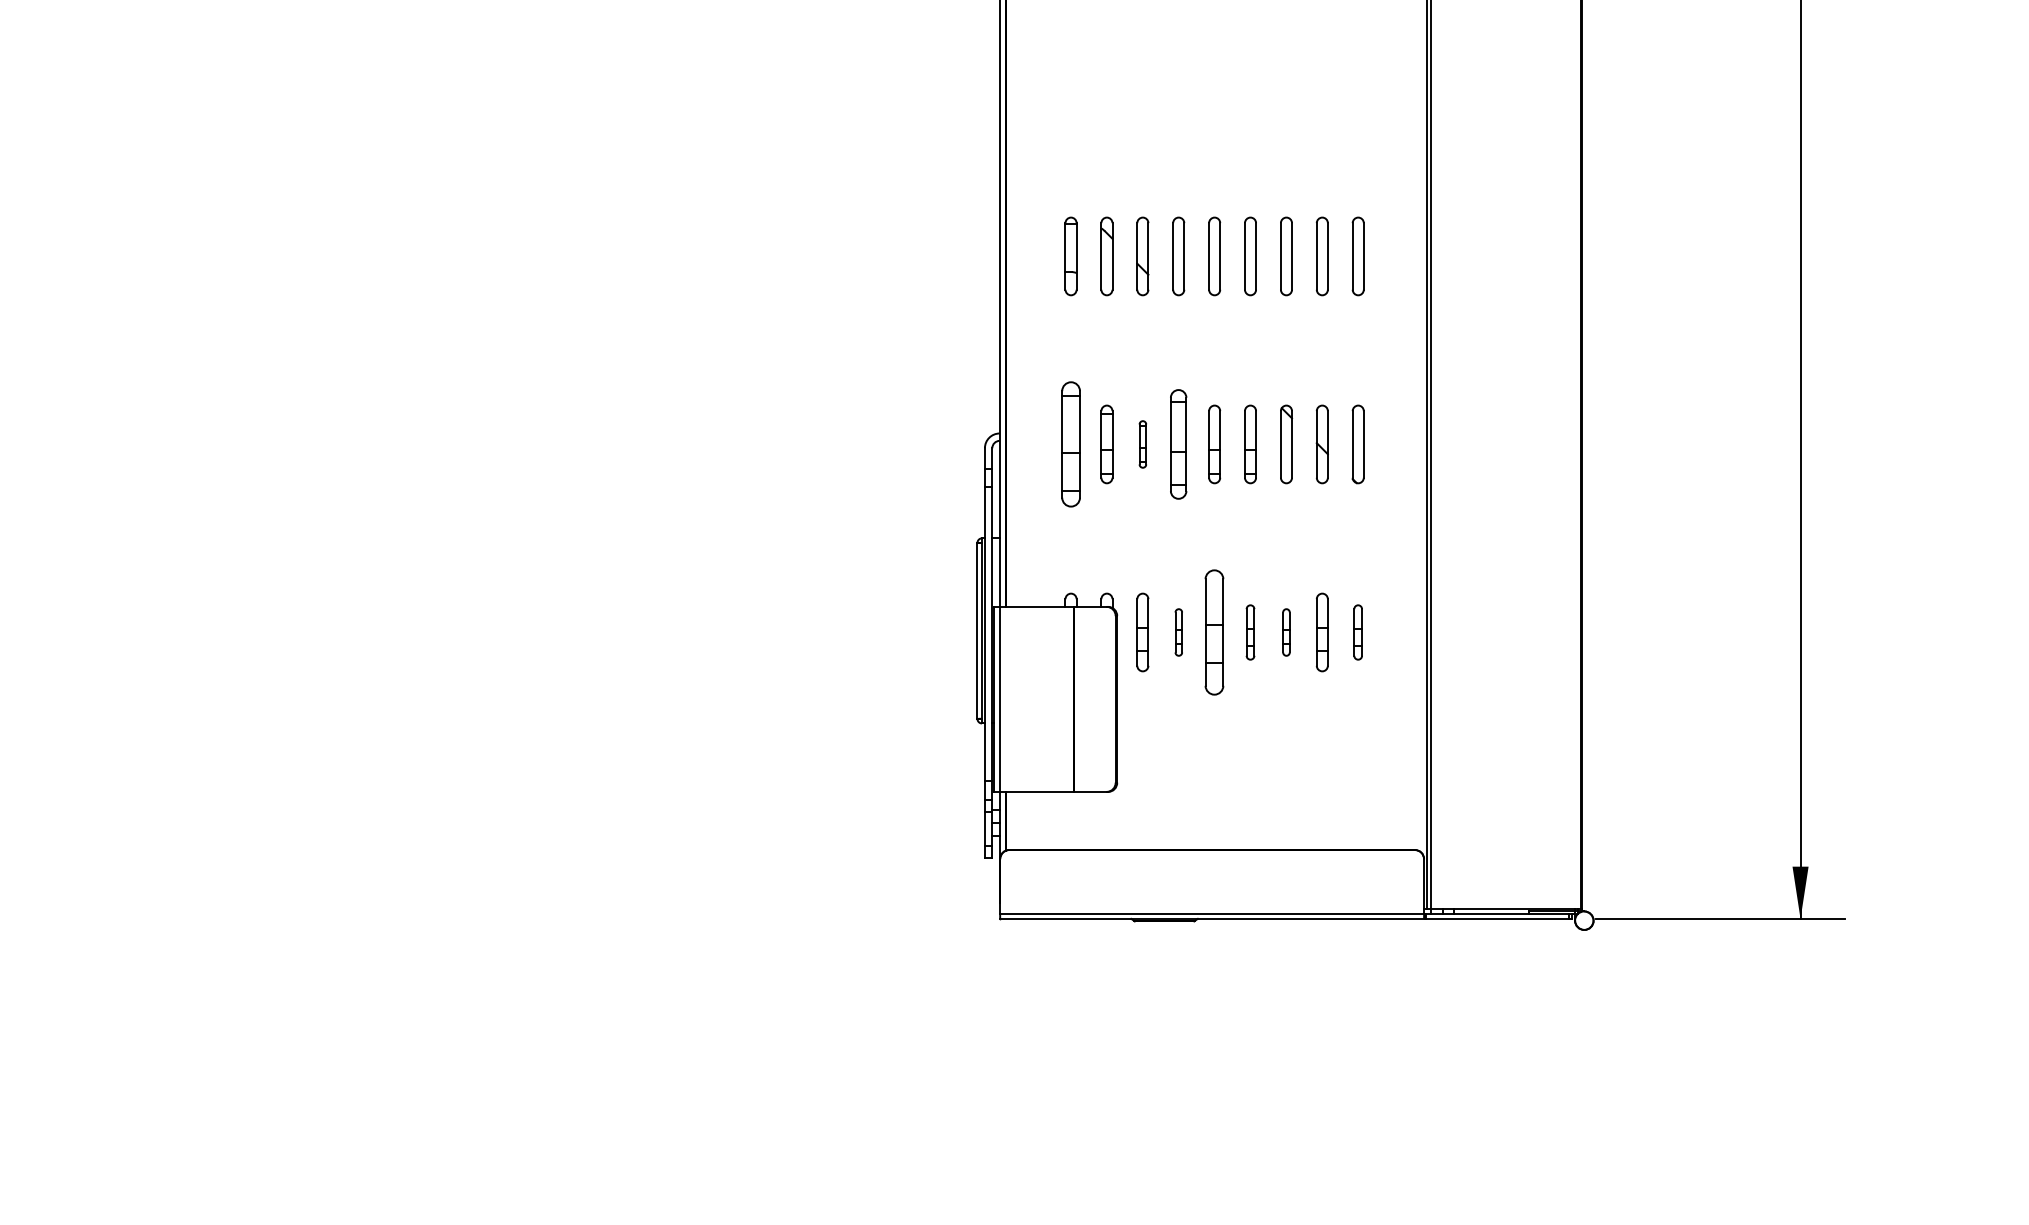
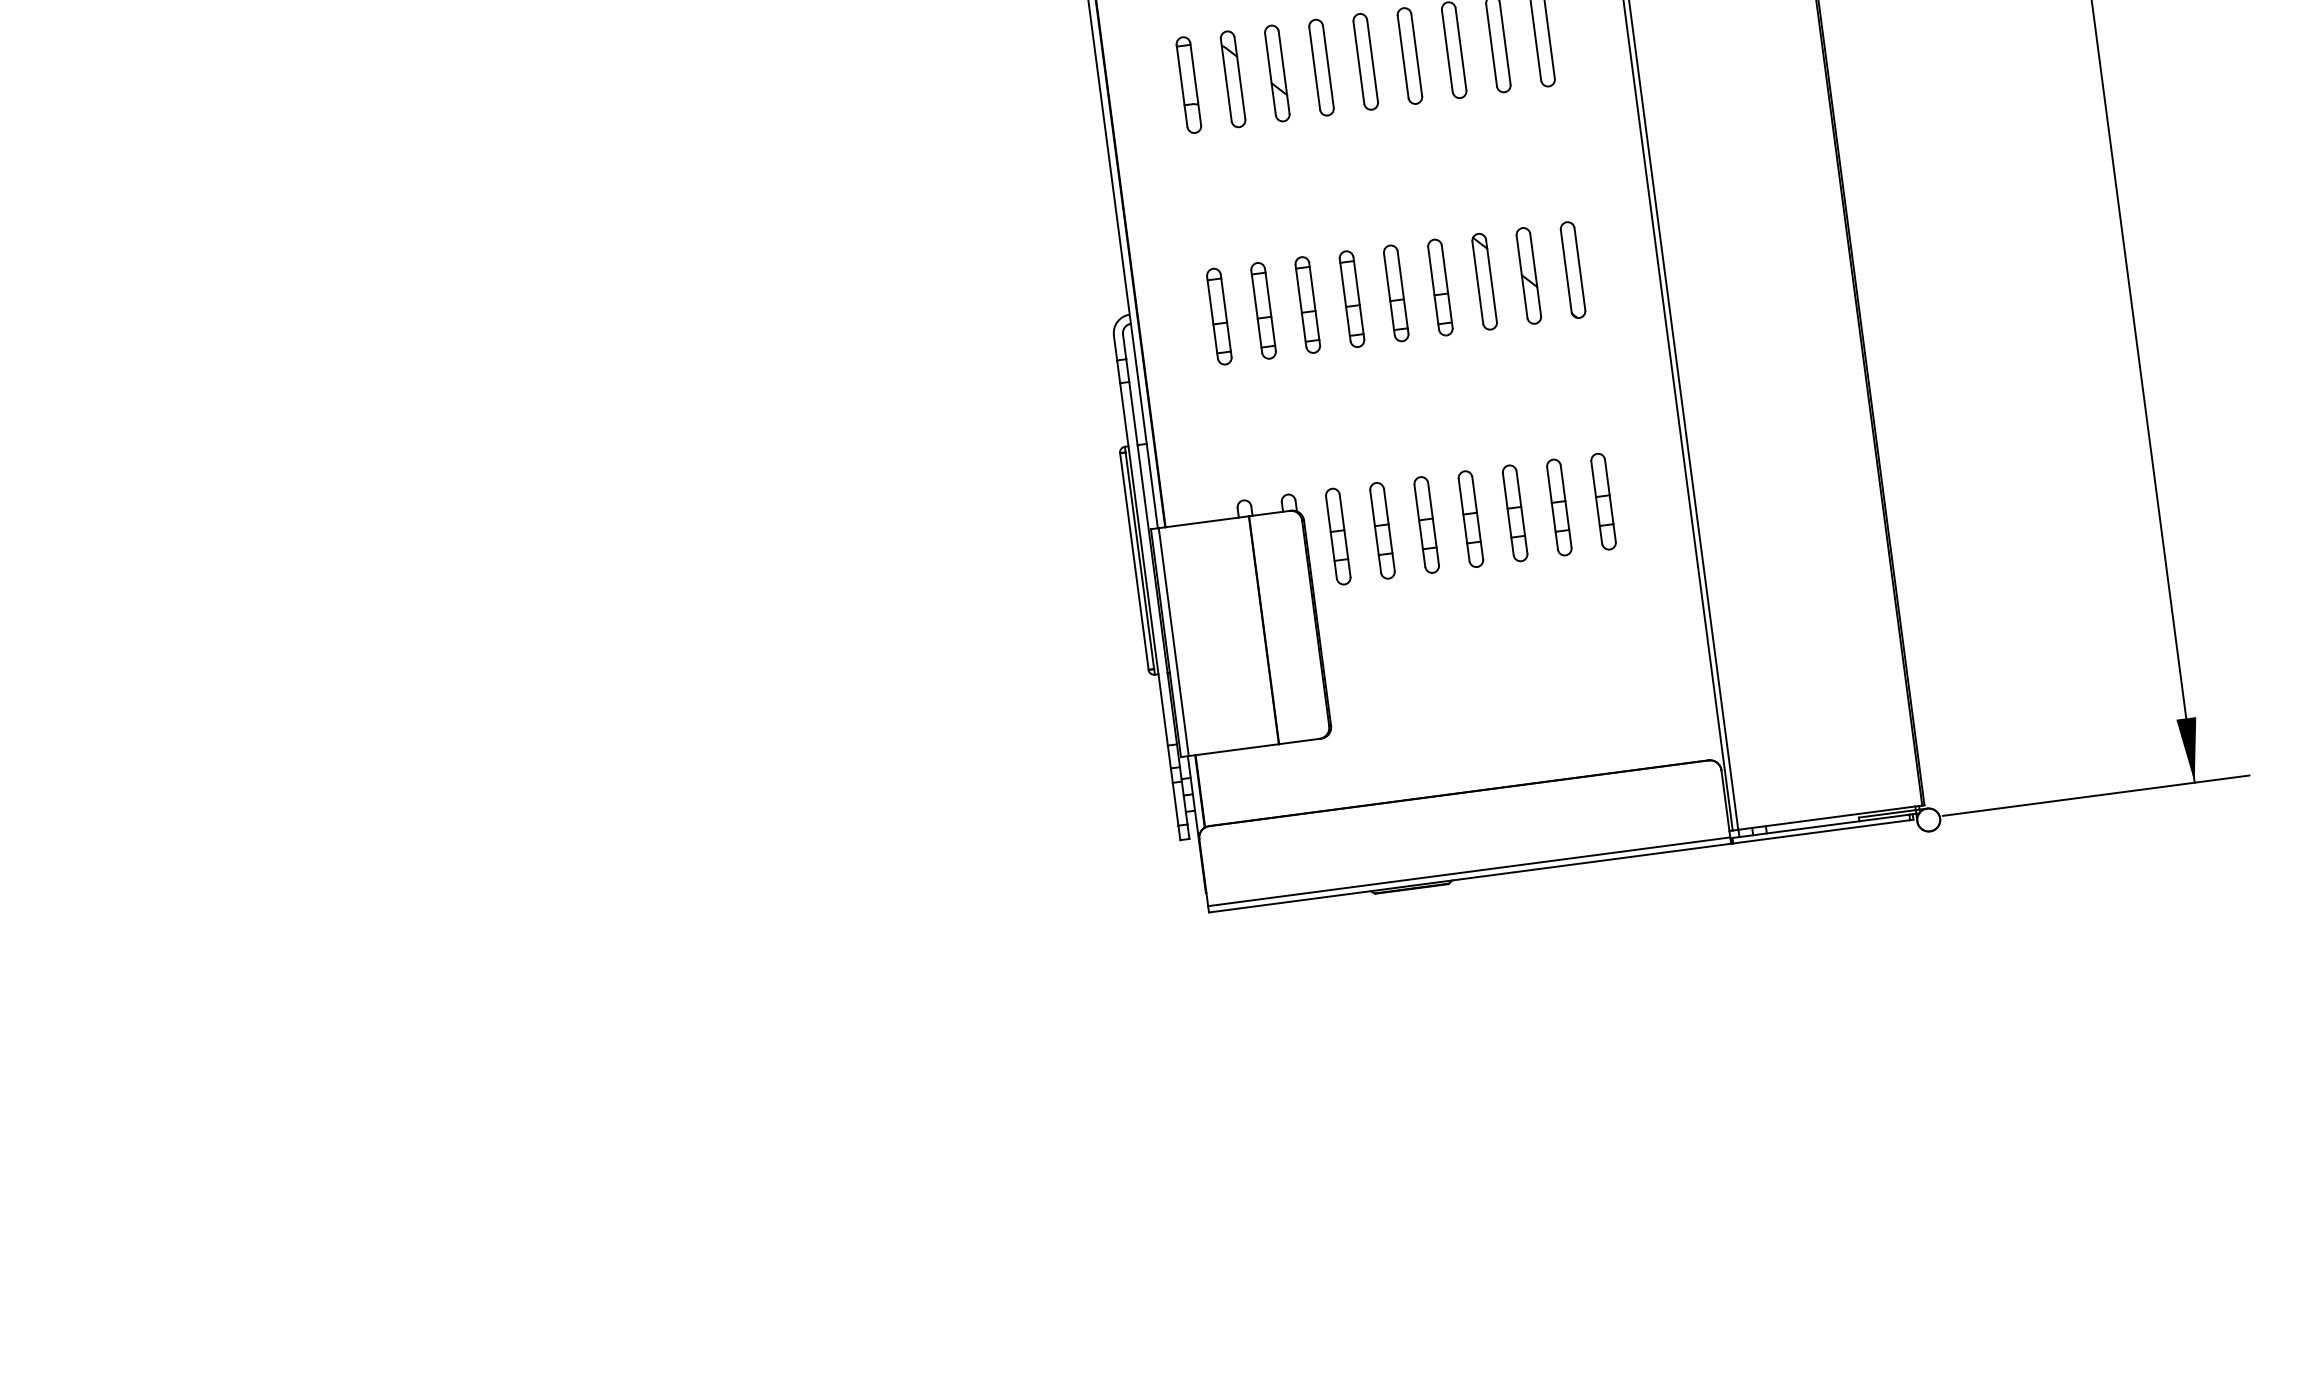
part: (1070, 444) -> (1218, 316), size x0.62
part: (1142, 444) -> (1307, 305), size x1.67
part: (1178, 444) -> (1351, 299), size x0.71
part: (1178, 632) -> (1382, 530), size x1.67
part: (1214, 632) -> (1426, 525), size x0.62
part: (1250, 632) -> (1470, 519), size x1.43
part: (1286, 632) -> (1515, 513), size x1.67
part: (1357, 632) -> (1602, 501), size x1.43

